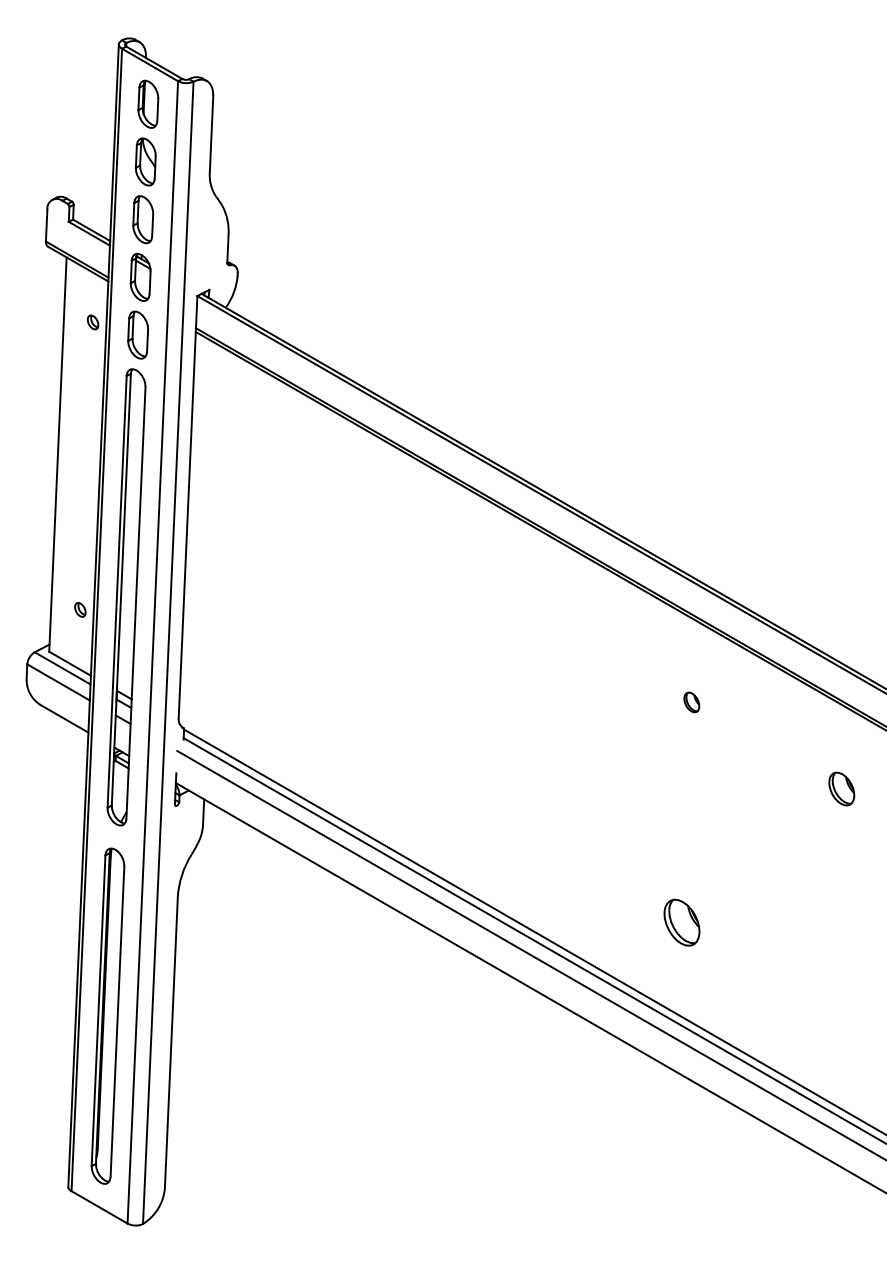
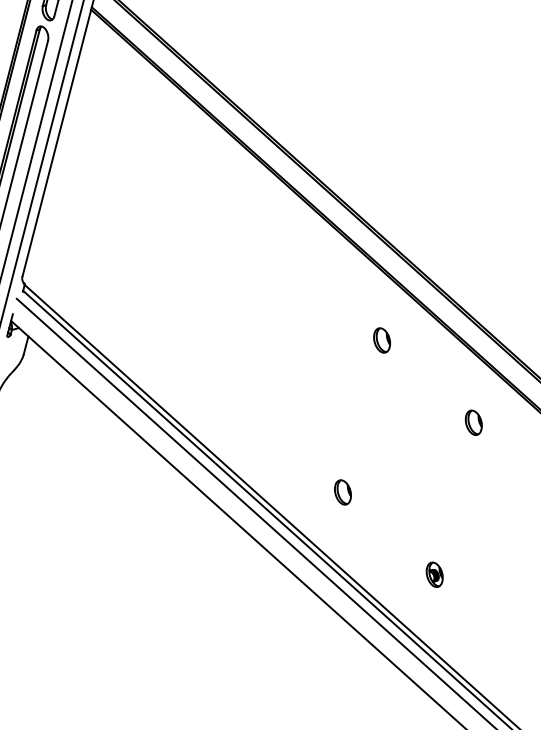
part: (691, 702) -> (381, 340), size x1.67
part: (681, 922) -> (342, 492), size x0.71
part: (831, 1009) -> (434, 574), added

